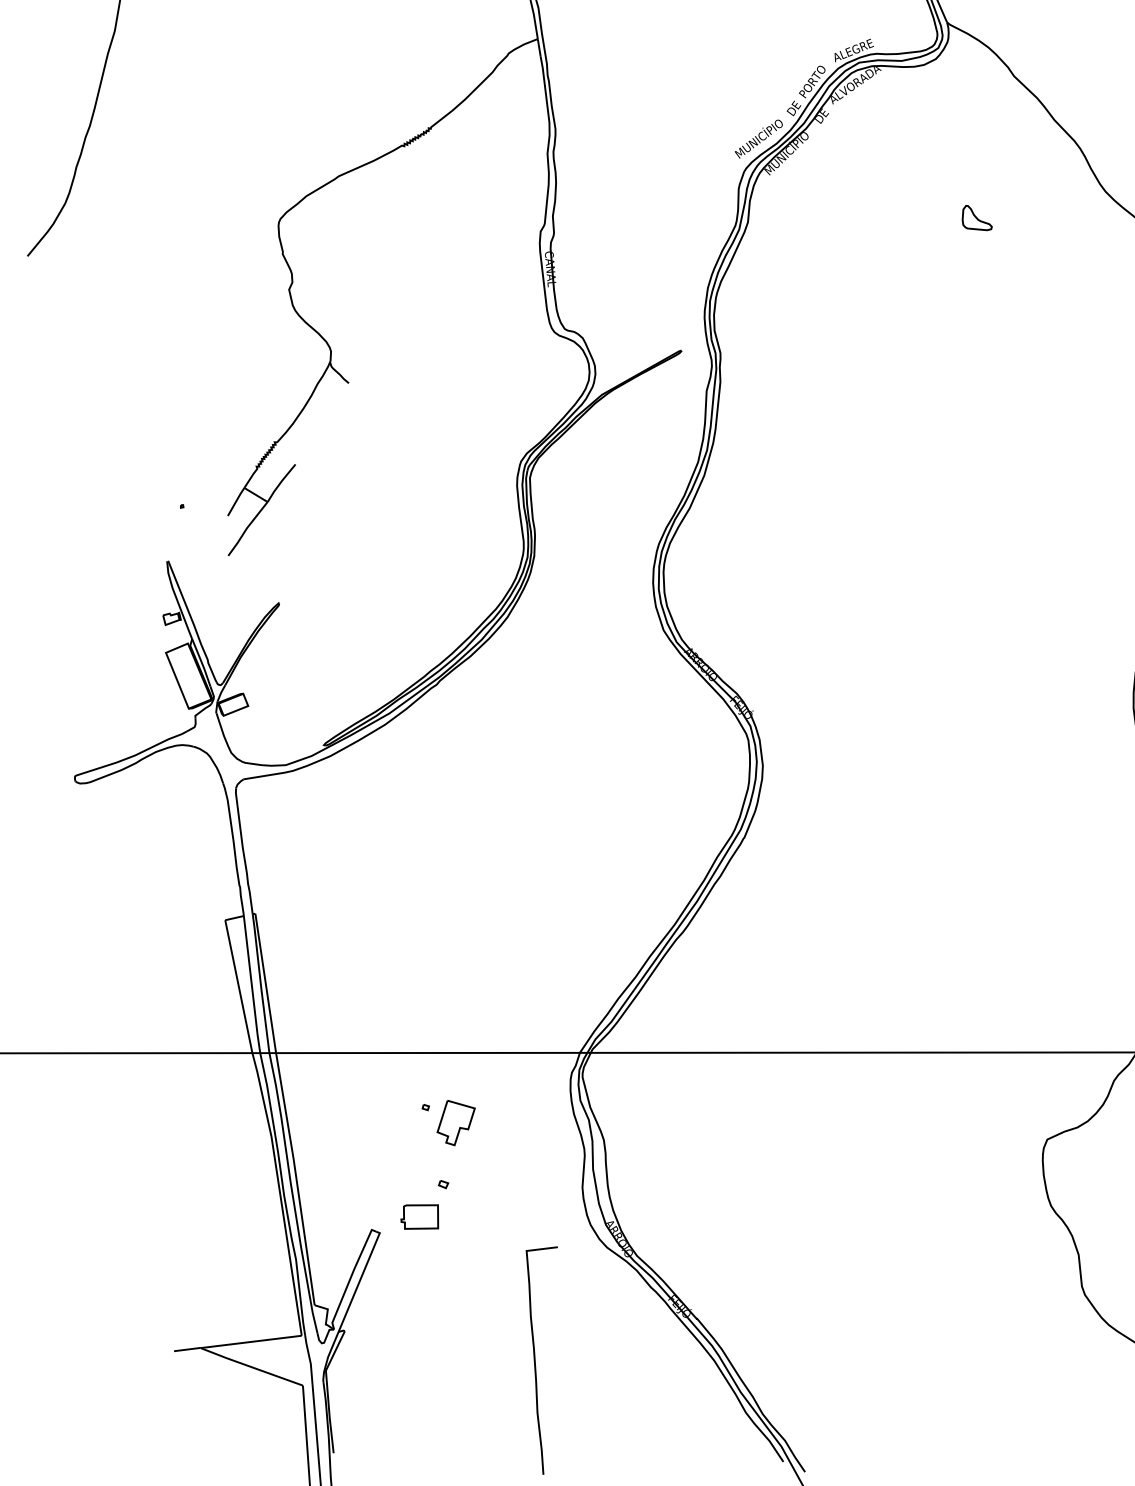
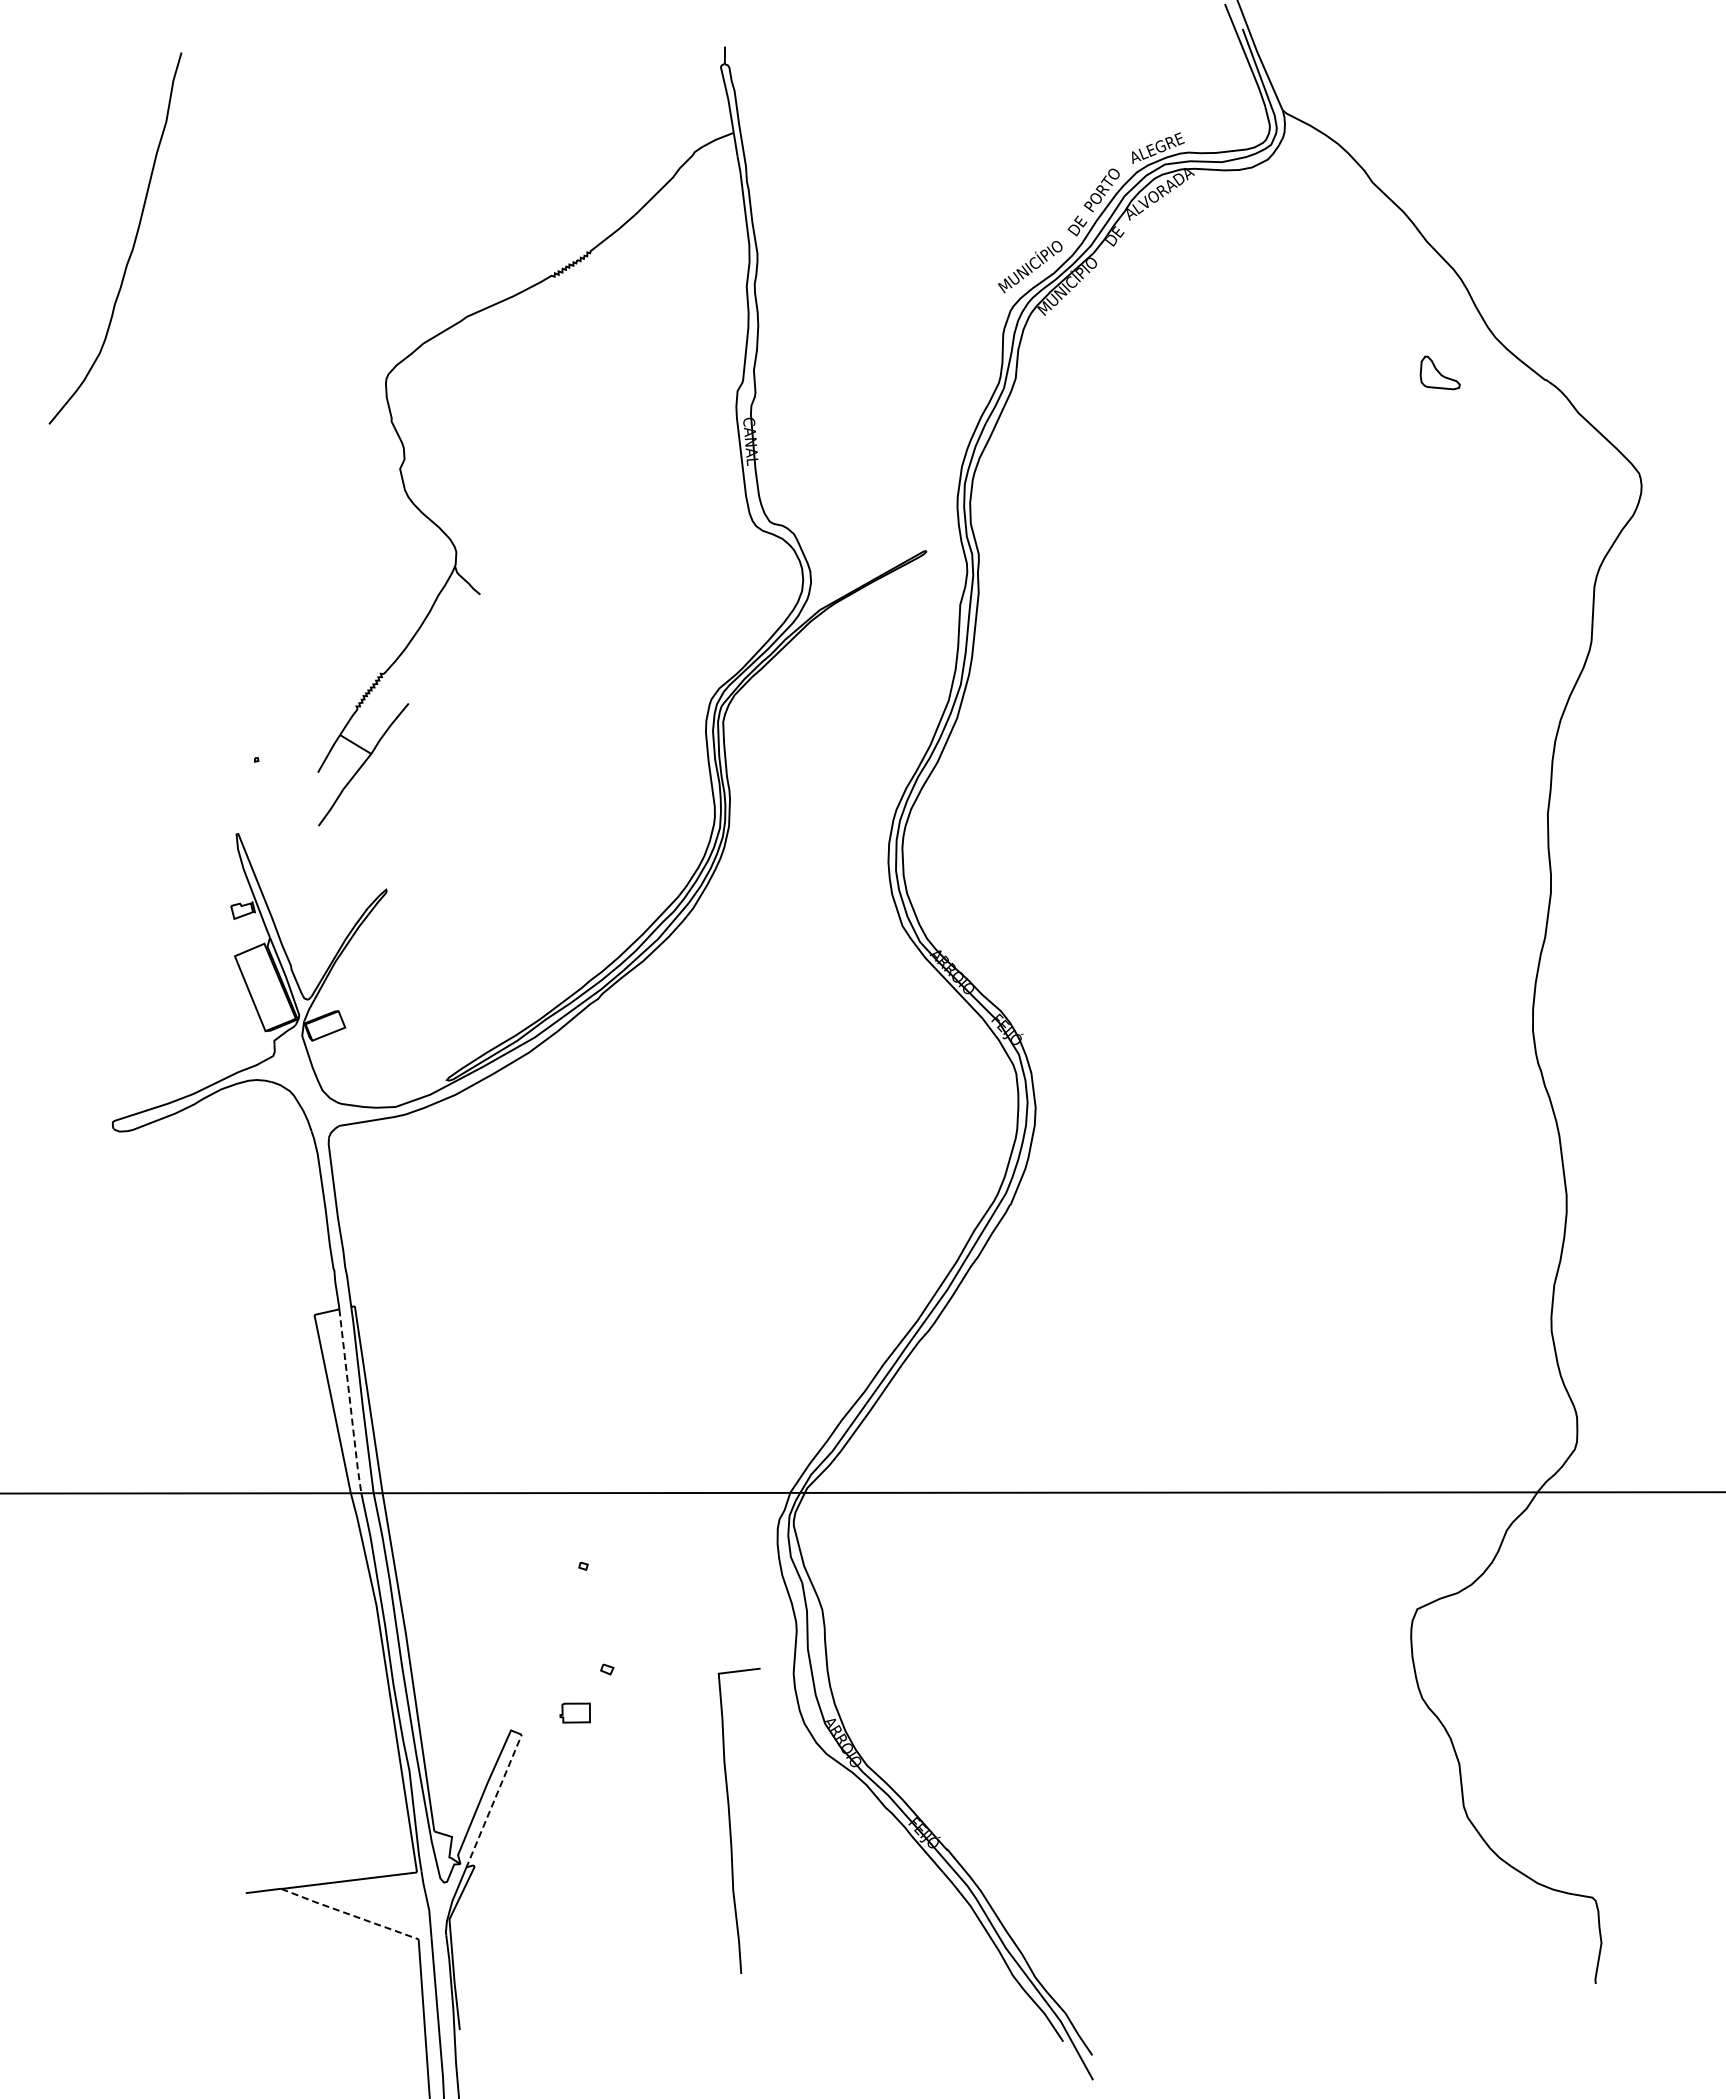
part: (976, 217) -> (1439, 372), moved
line: (252, 985) -> (350, 1402), solid -> dashed
part: (456, 1122) -> (624, 1586), removed
part: (419, 1216) -> (574, 1712), size x0.6
line: (359, 1281) -> (494, 1799), solid -> dashed
curve: (535, 1360) -> (730, 1820), moved
line: (251, 1367) -> (349, 1914), solid -> dashed

